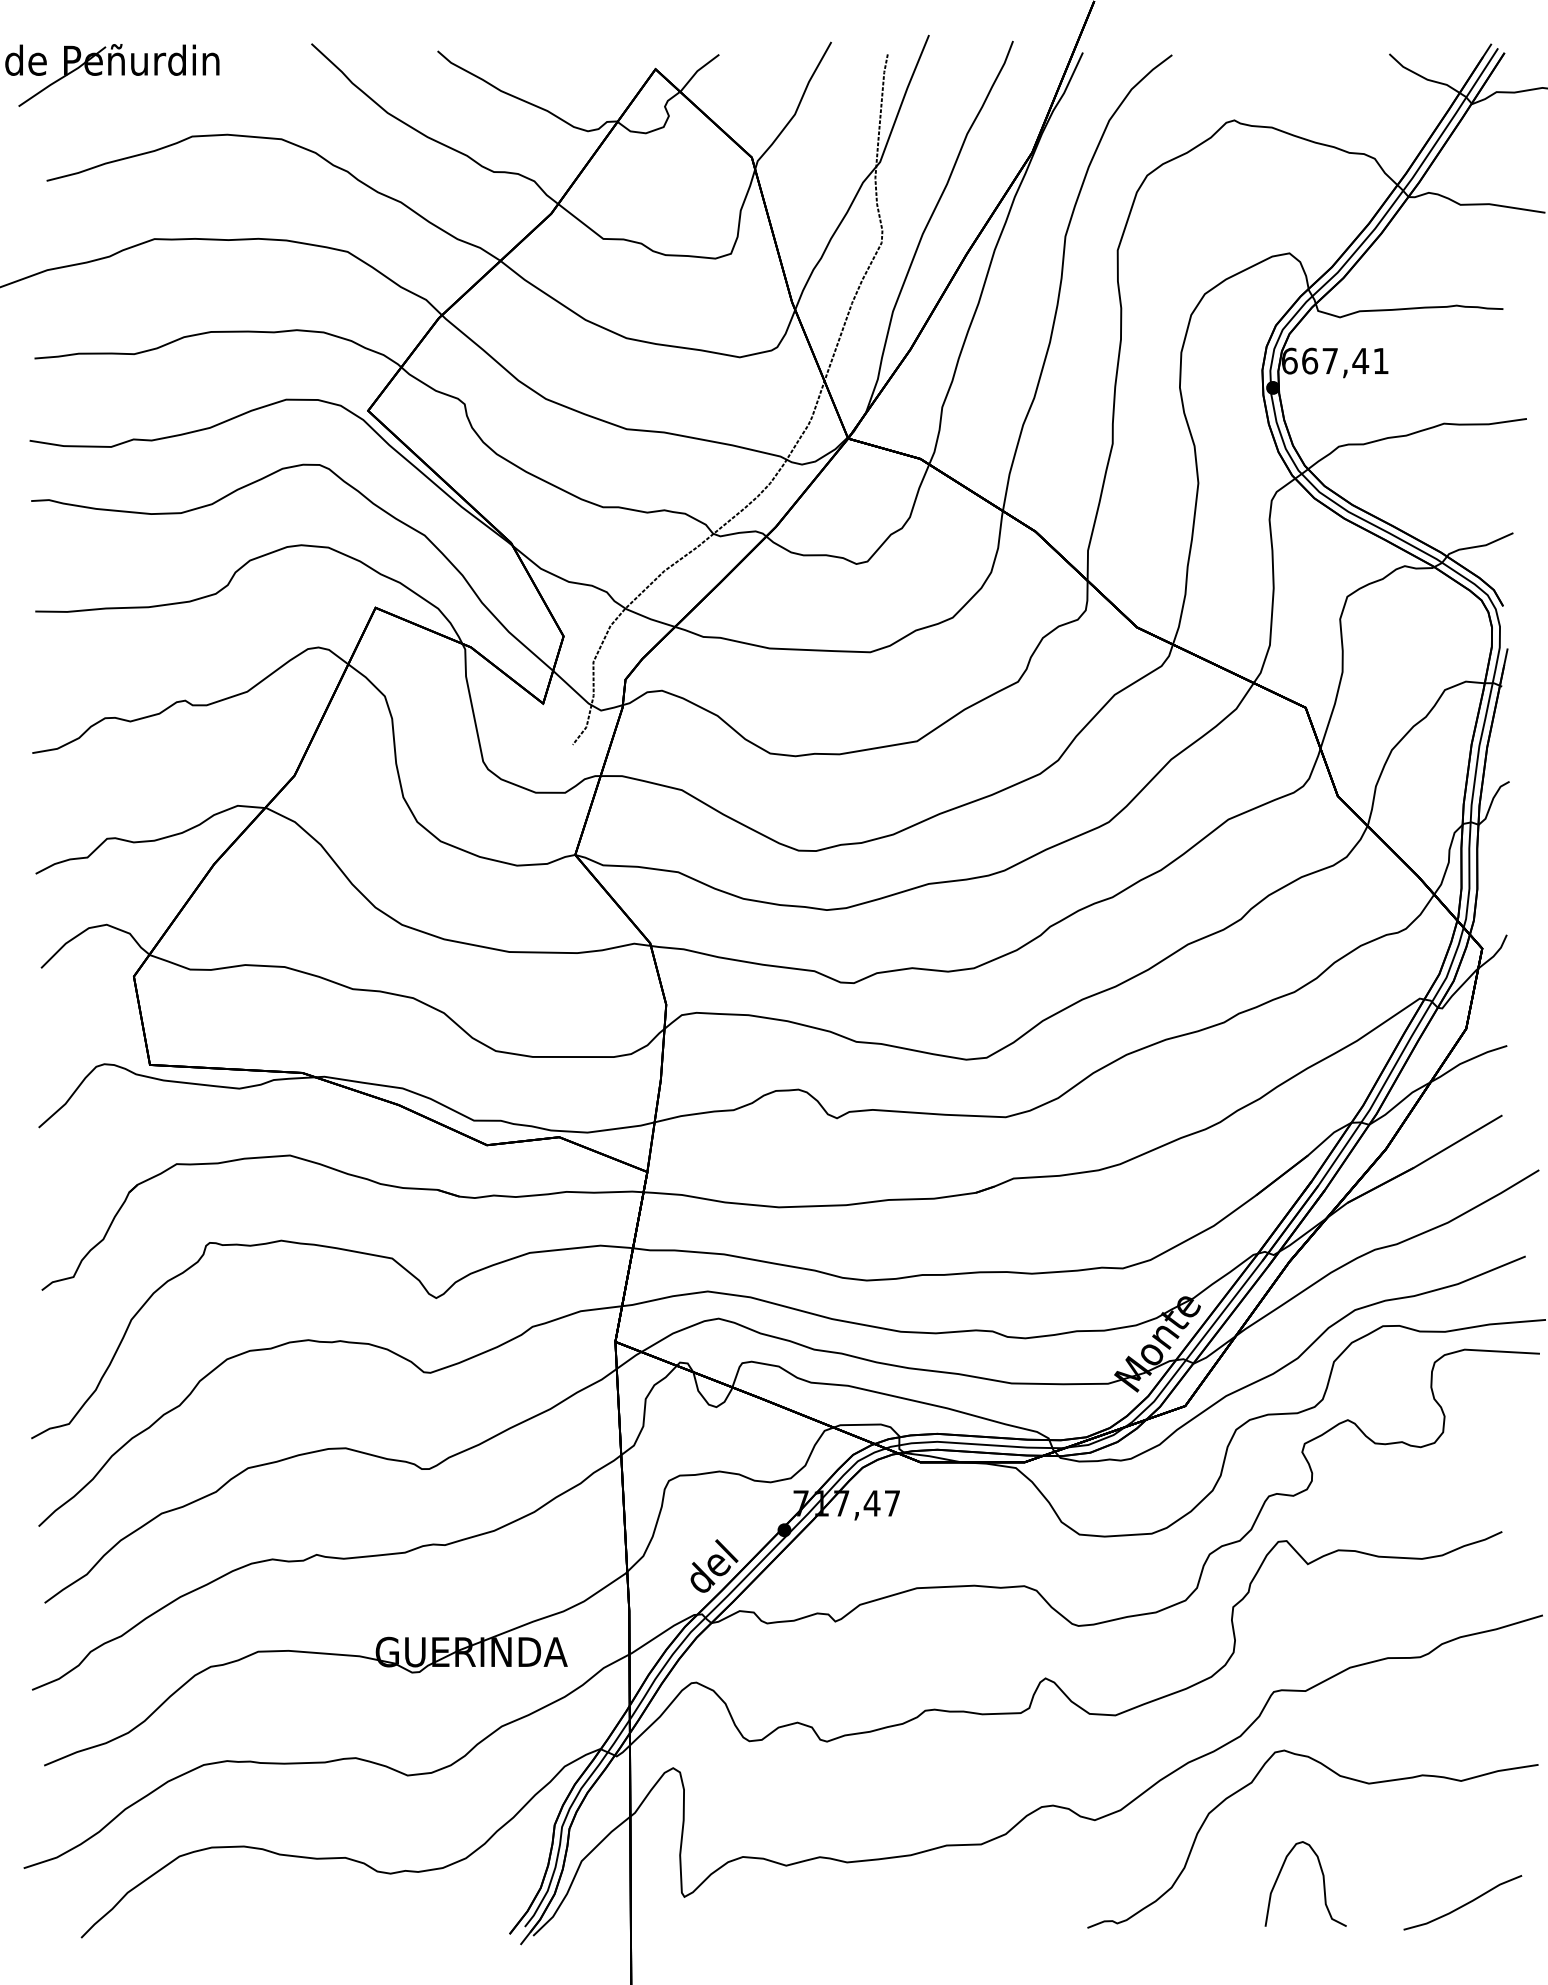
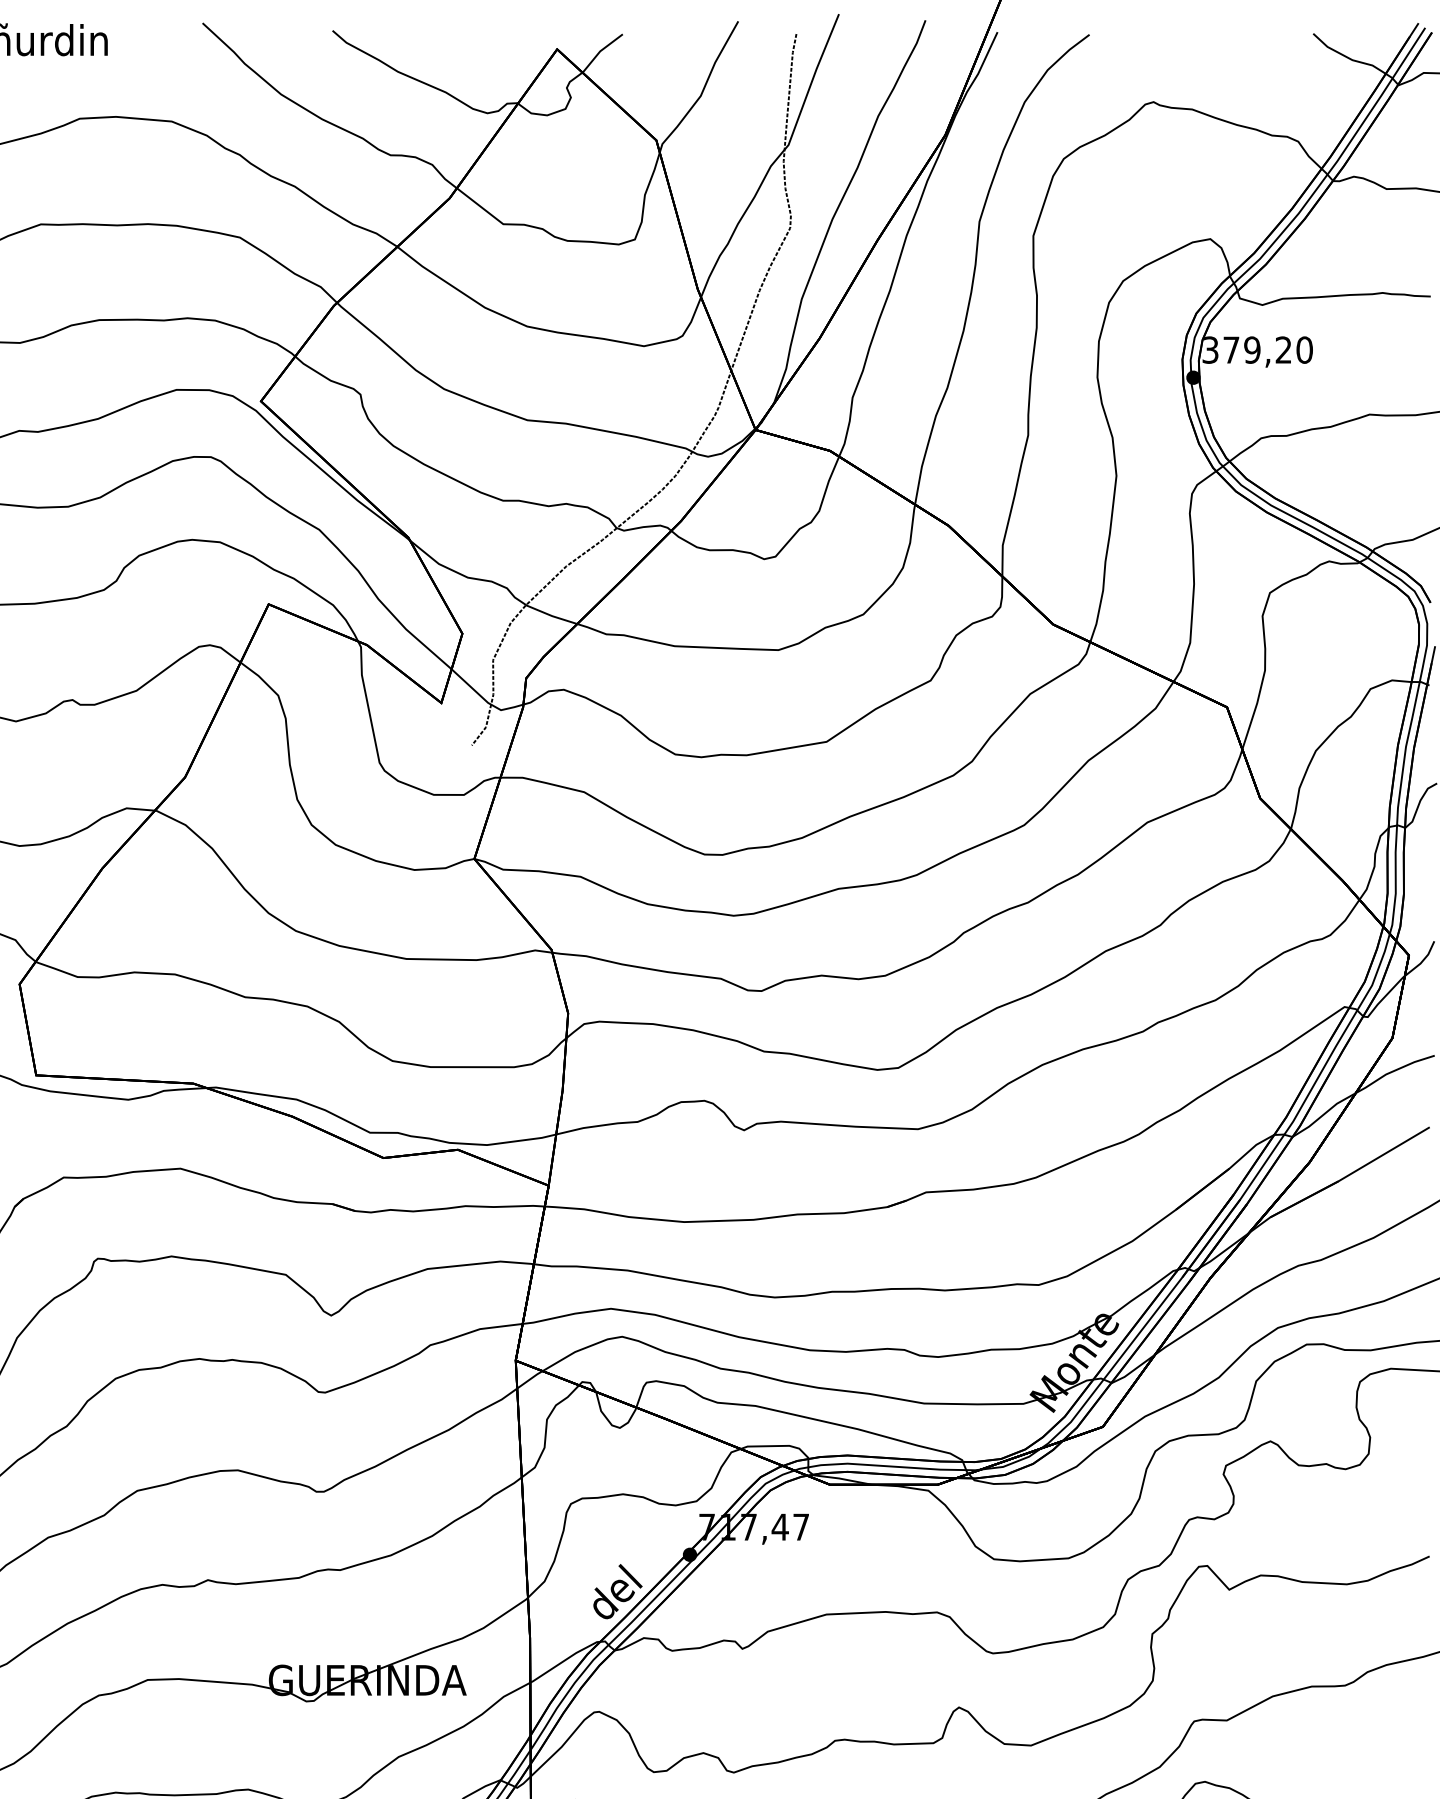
text: (1335, 360) -> (1257, 349), 667,41 -> 379,20

